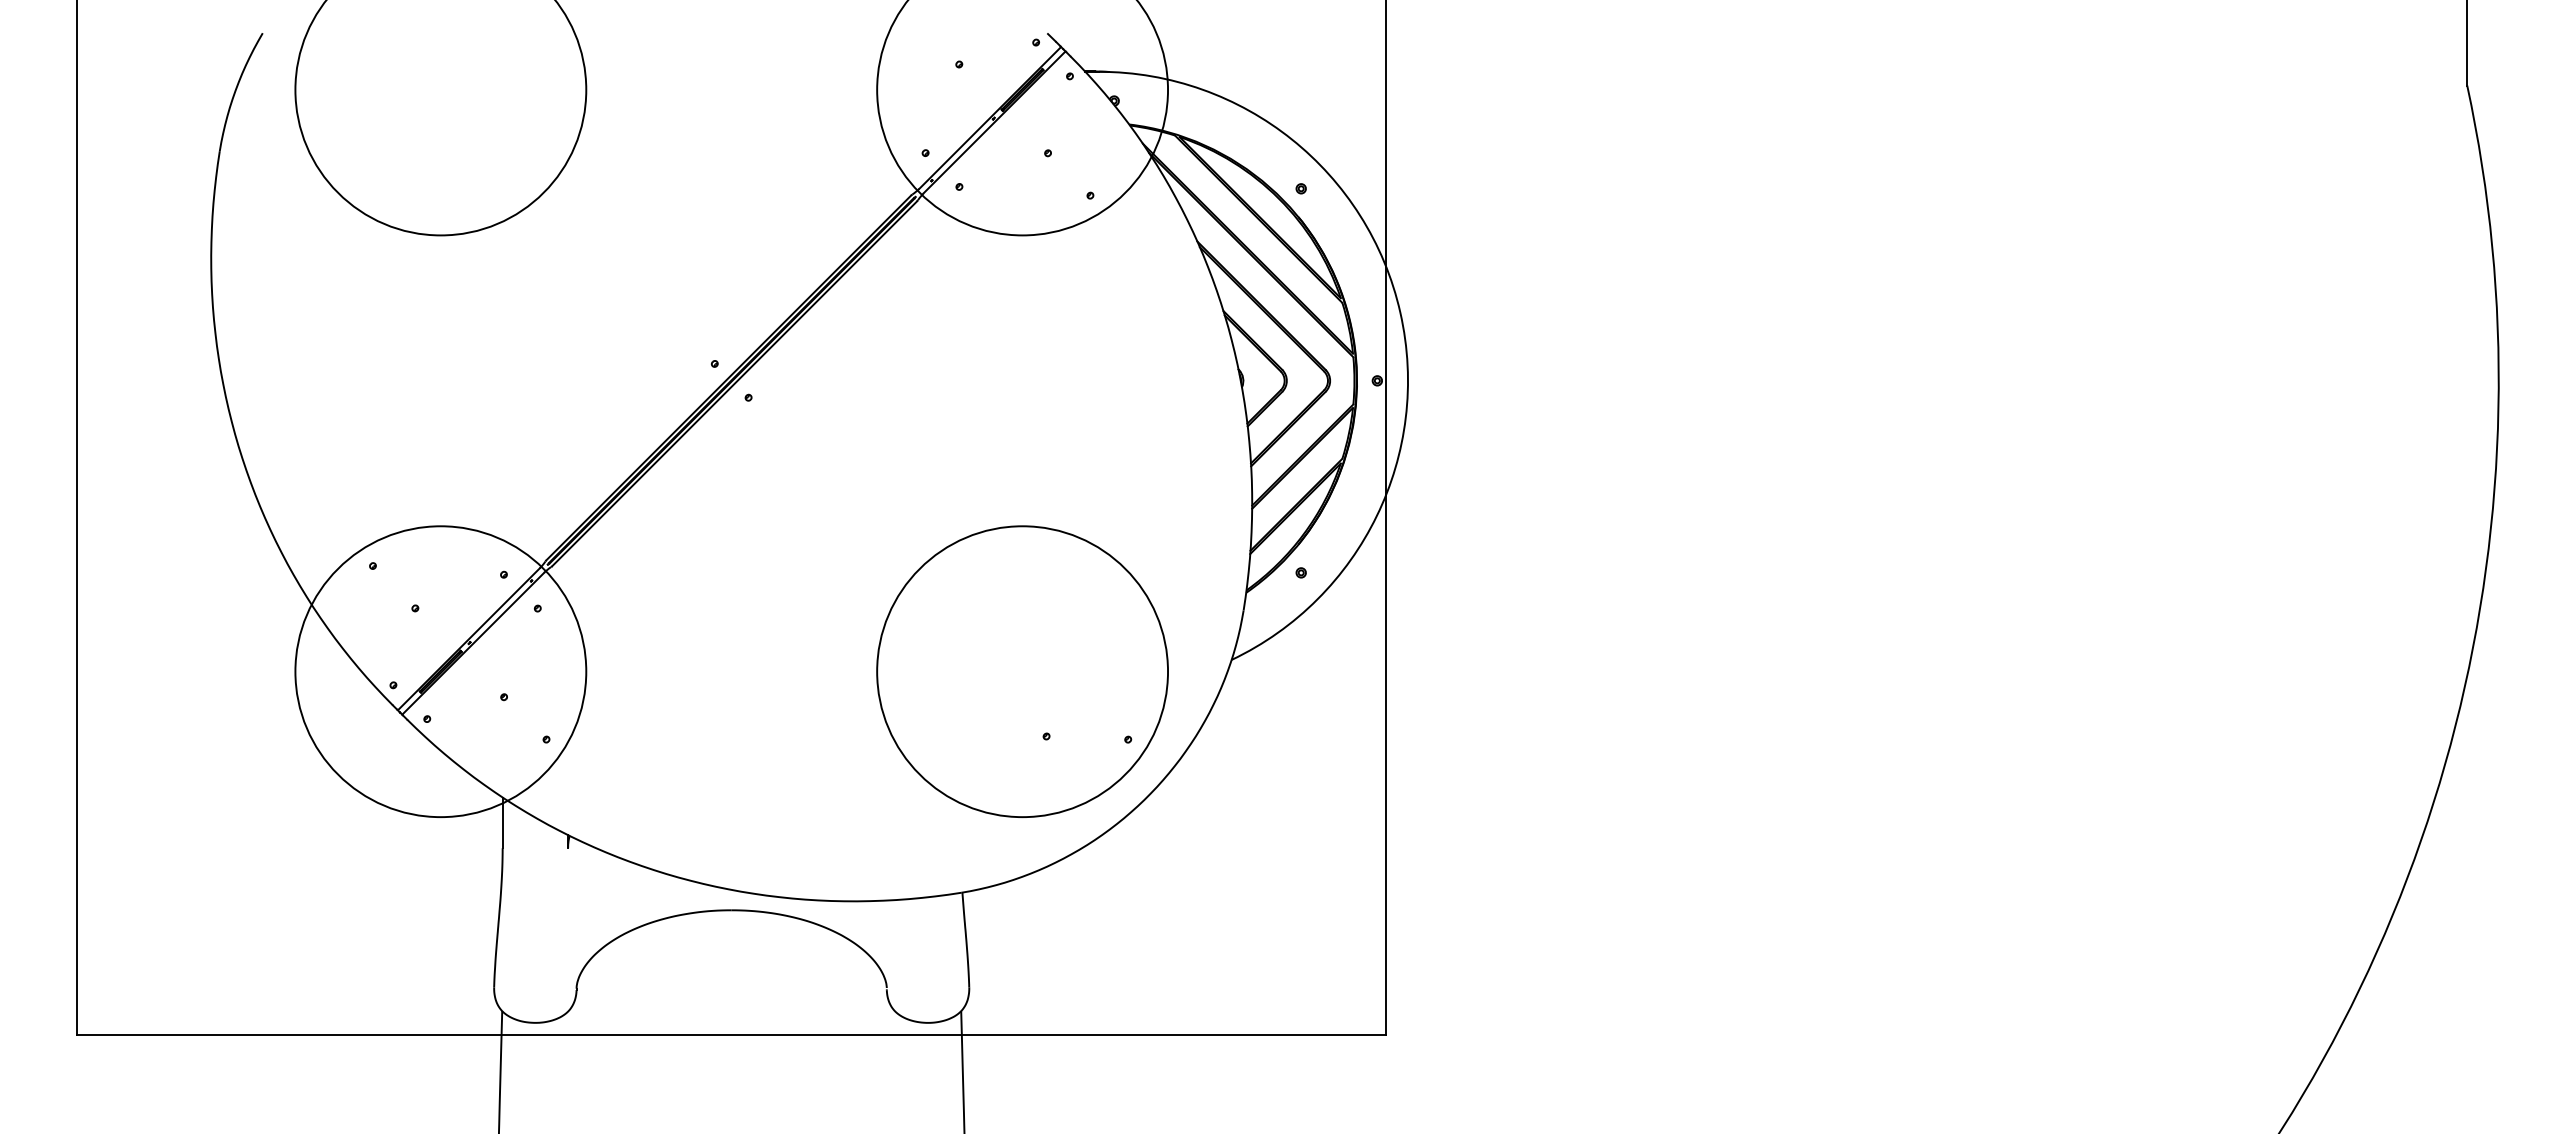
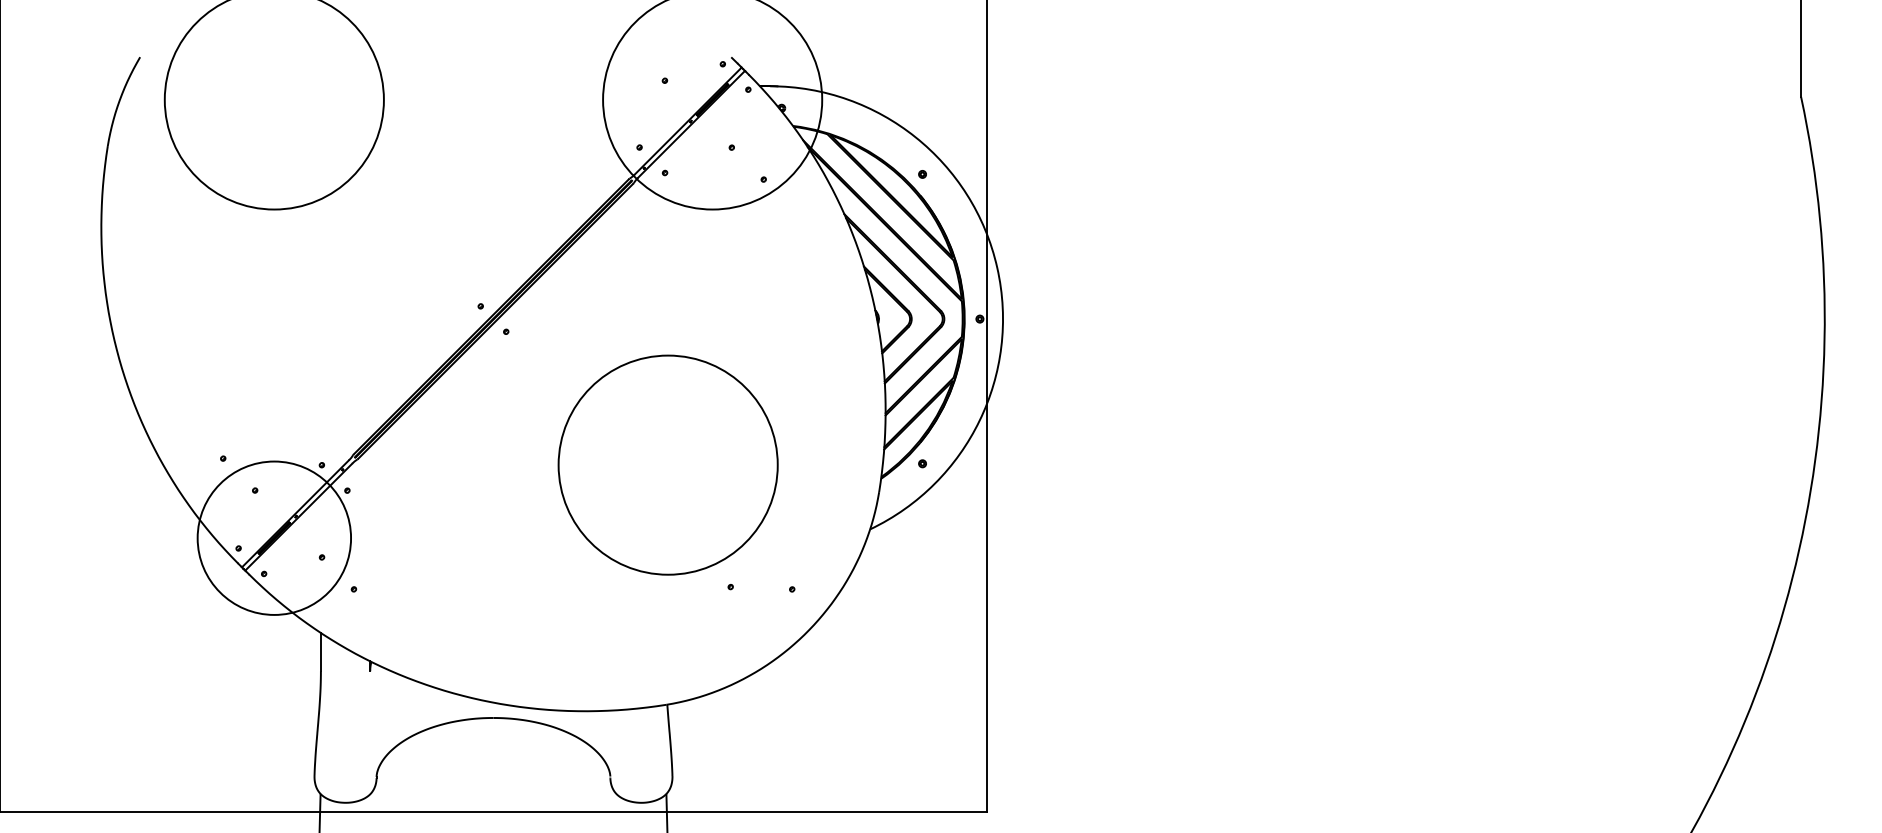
circle: (440, 671) -> (274, 538), size x0.7
circle: (1022, 671) -> (668, 465), moved

